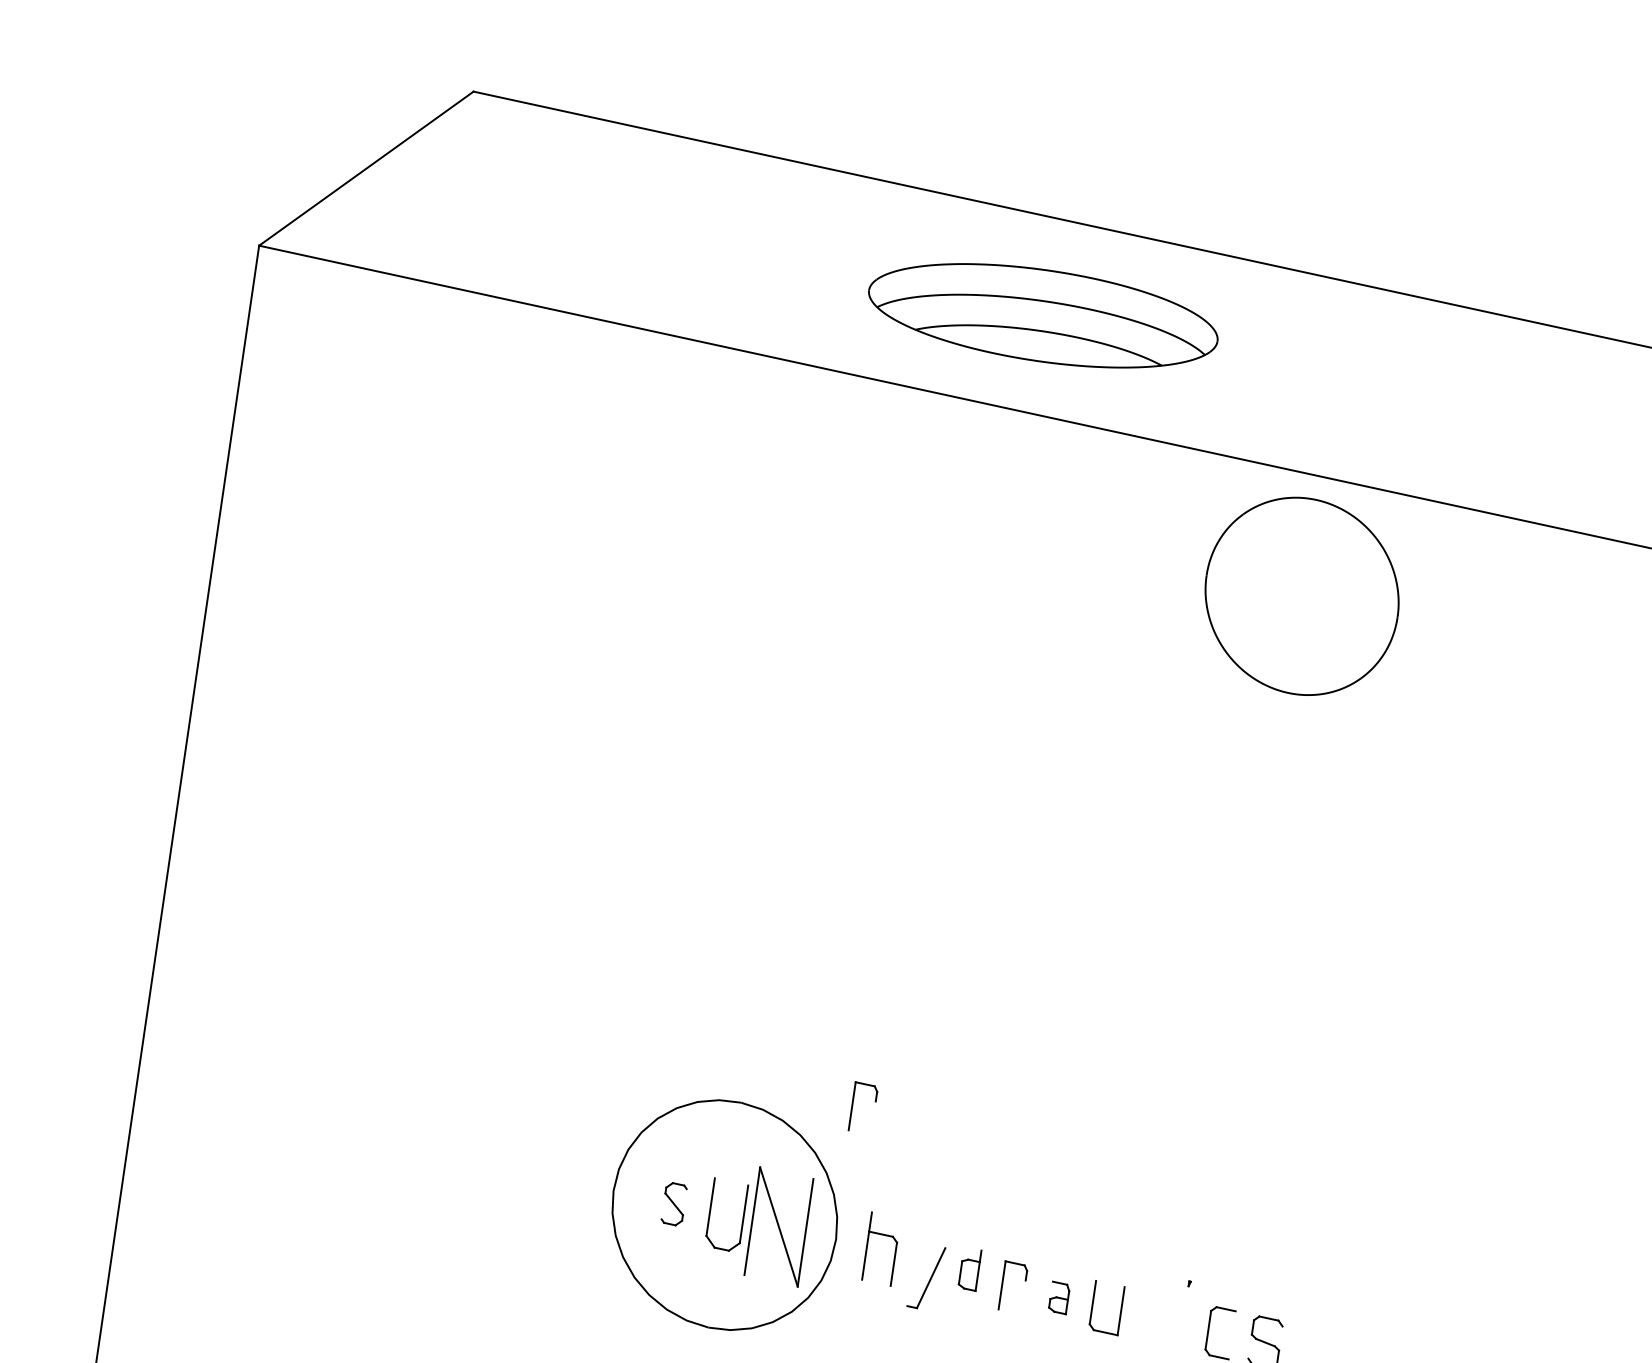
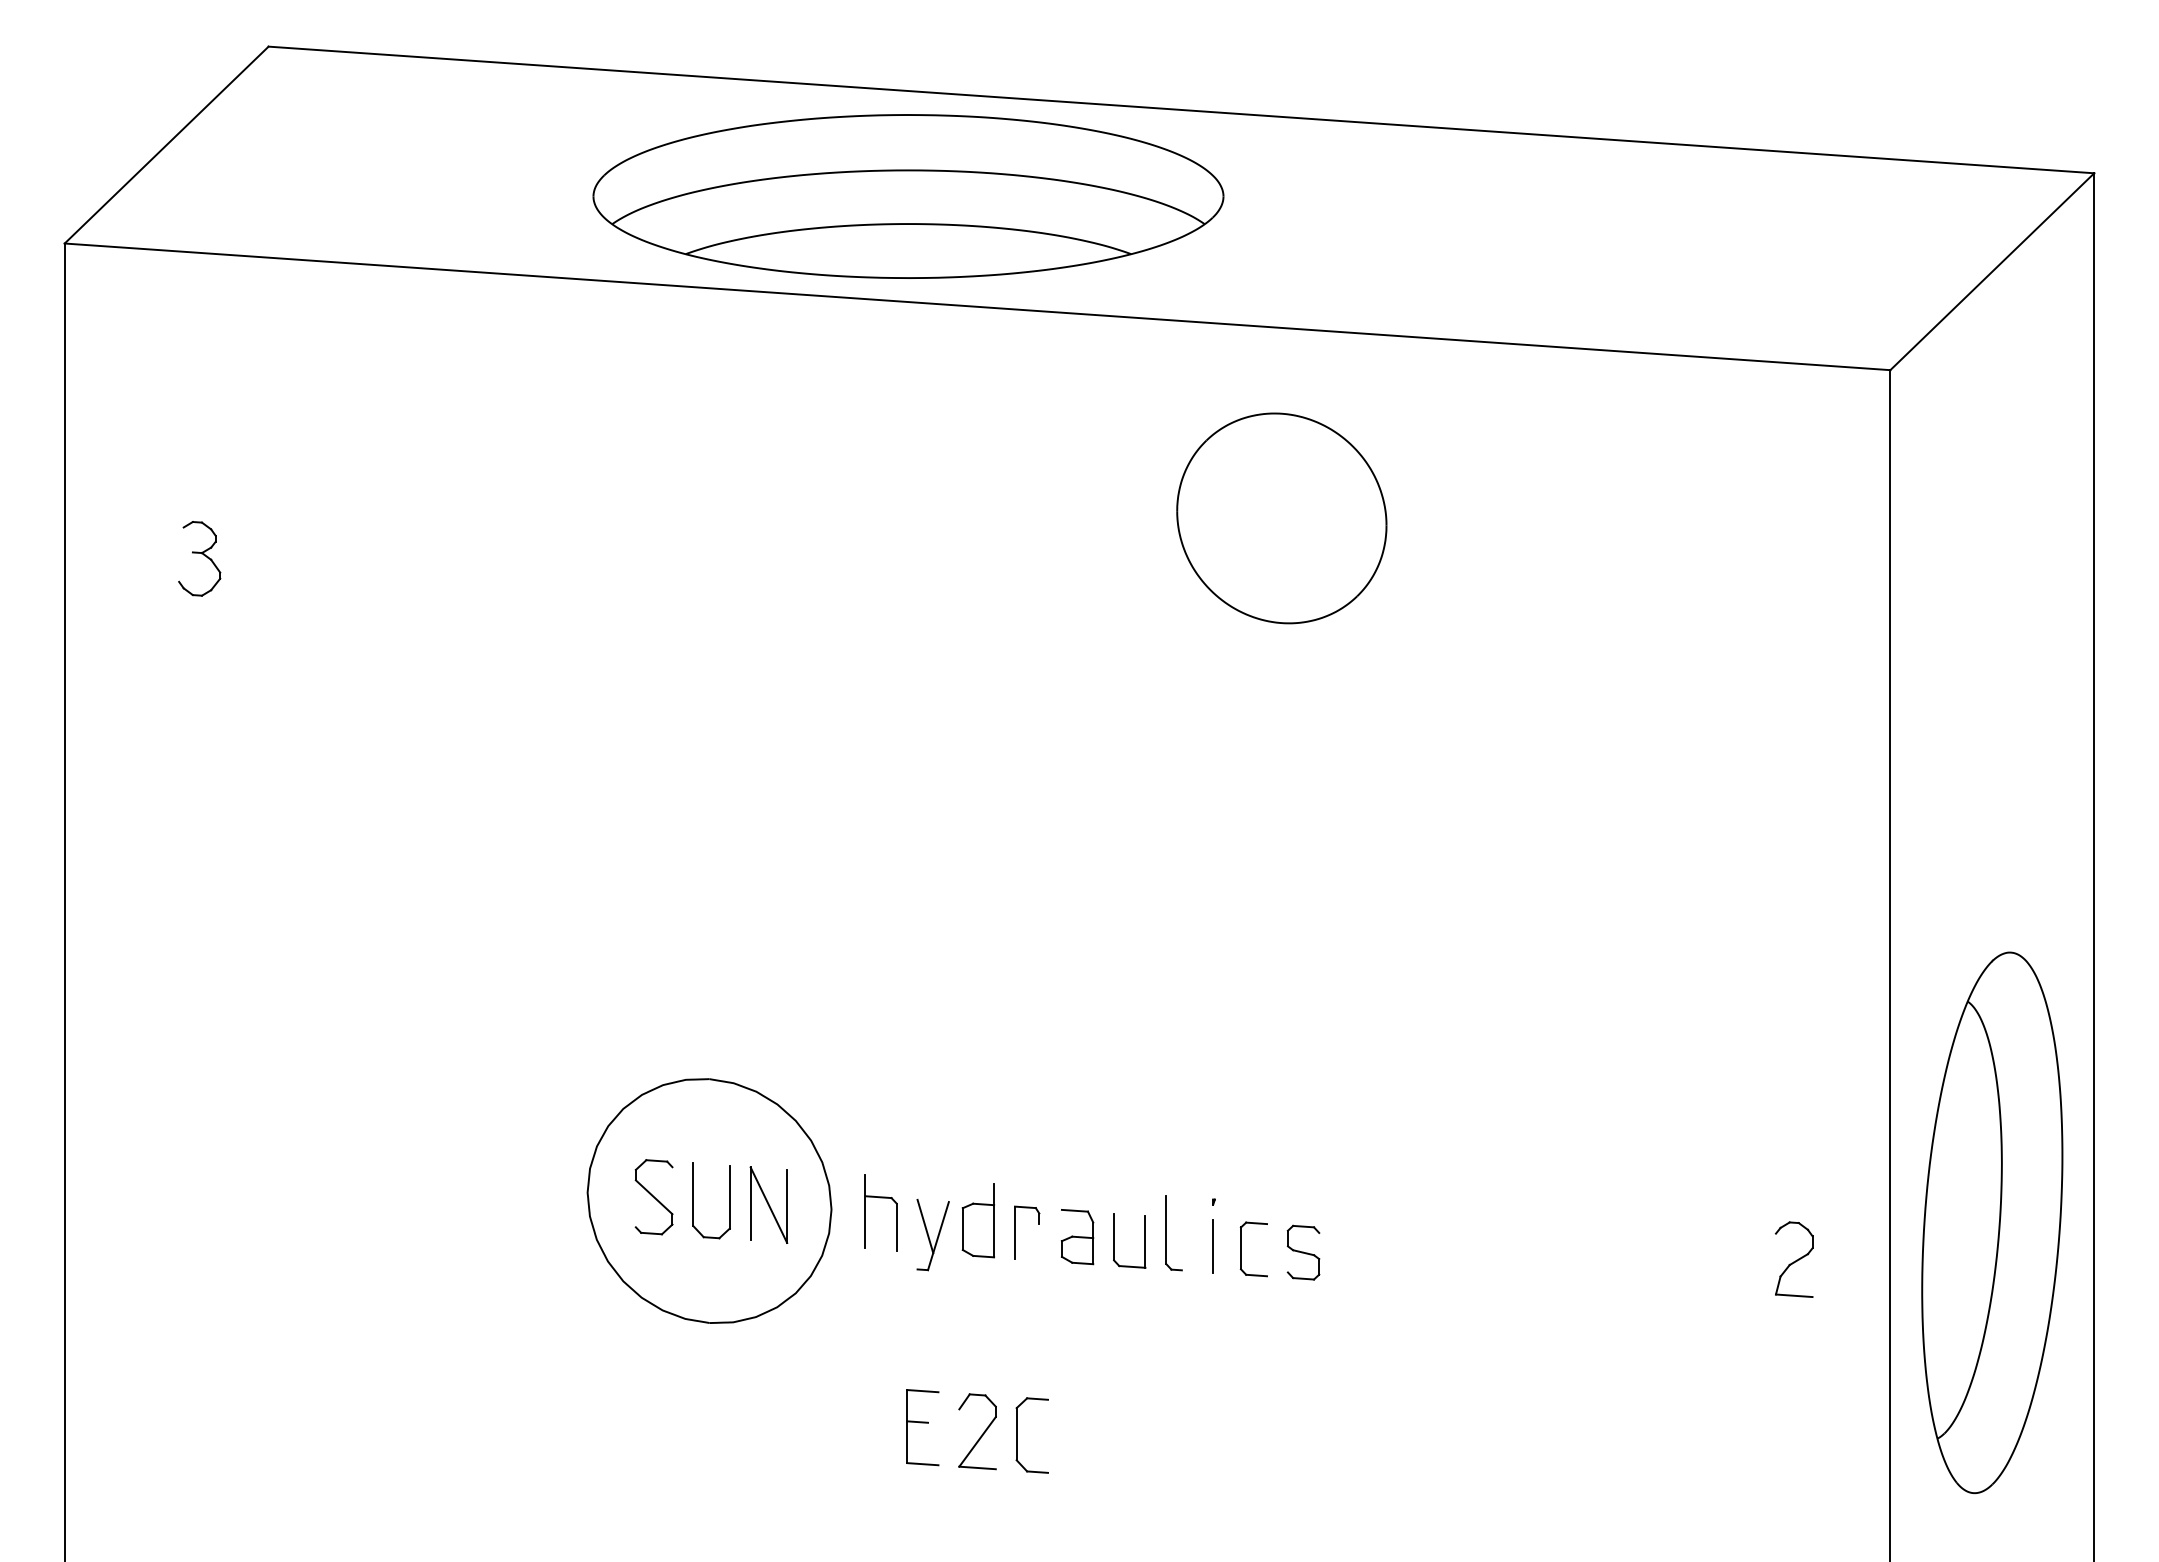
part: (1043, 315) -> (908, 196), size x1.67
part: (341, 554) -> (199, 558), added
part: (1301, 596) -> (1281, 518), moved
part: (852, 1106) -> (828, 1065), removed
part: (673, 1204) -> (653, 1197), size x1.67
part: (778, 1226) -> (768, 1204), size x0.62
line: (920, 1267) -> (925, 1226), added
part: (969, 1269) -> (977, 1220), size x1.67
part: (1059, 1298) -> (1077, 1237), size x1.67
part: (1141, 1306) -> (1166, 1233), added
line: (1183, 1324) -> (1213, 1246), added

